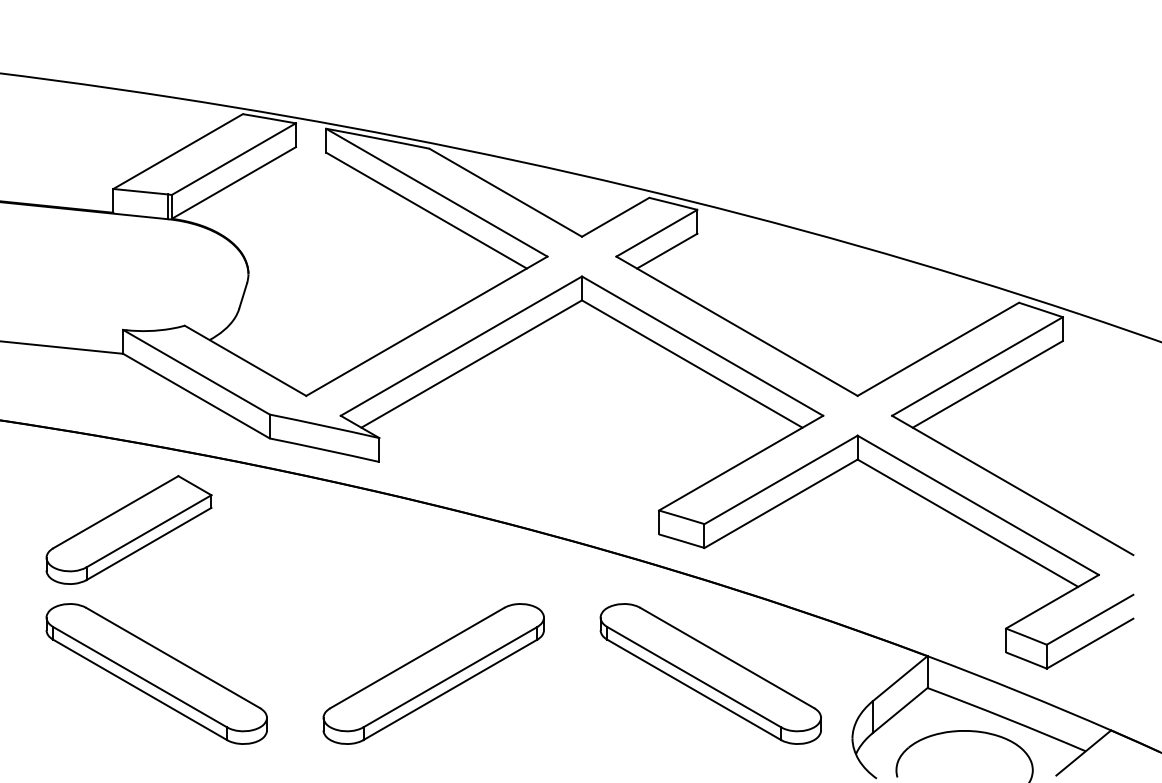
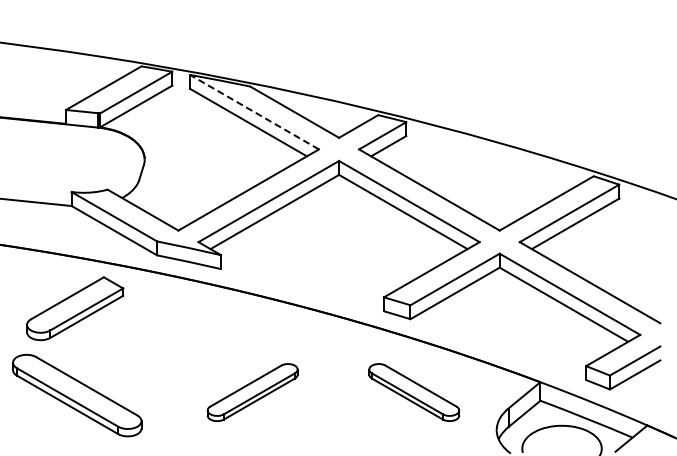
line: (436, 191) -> (254, 111), solid -> dashed
part: (157, 673) -> (77, 395), moved
part: (433, 673) -> (252, 392), size x0.7
part: (711, 673) -> (414, 392), size x0.7

